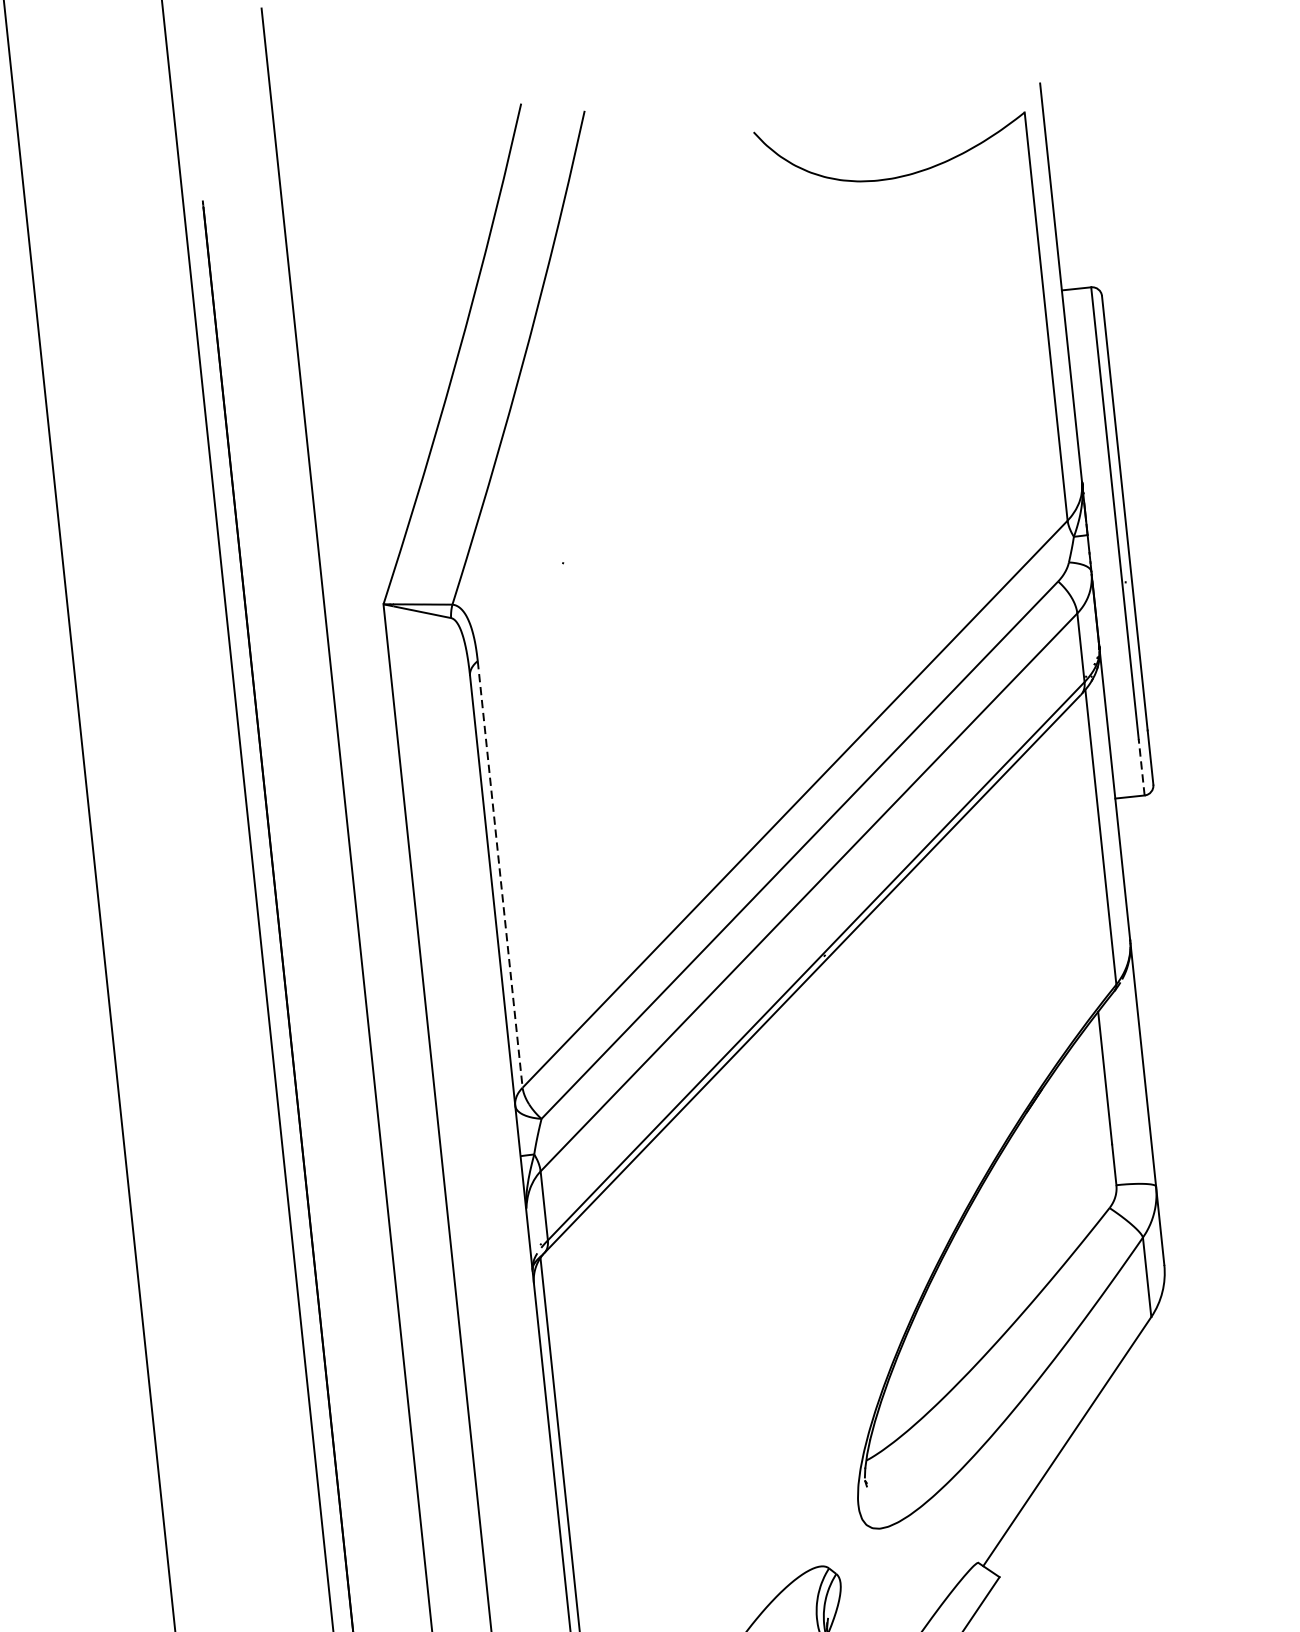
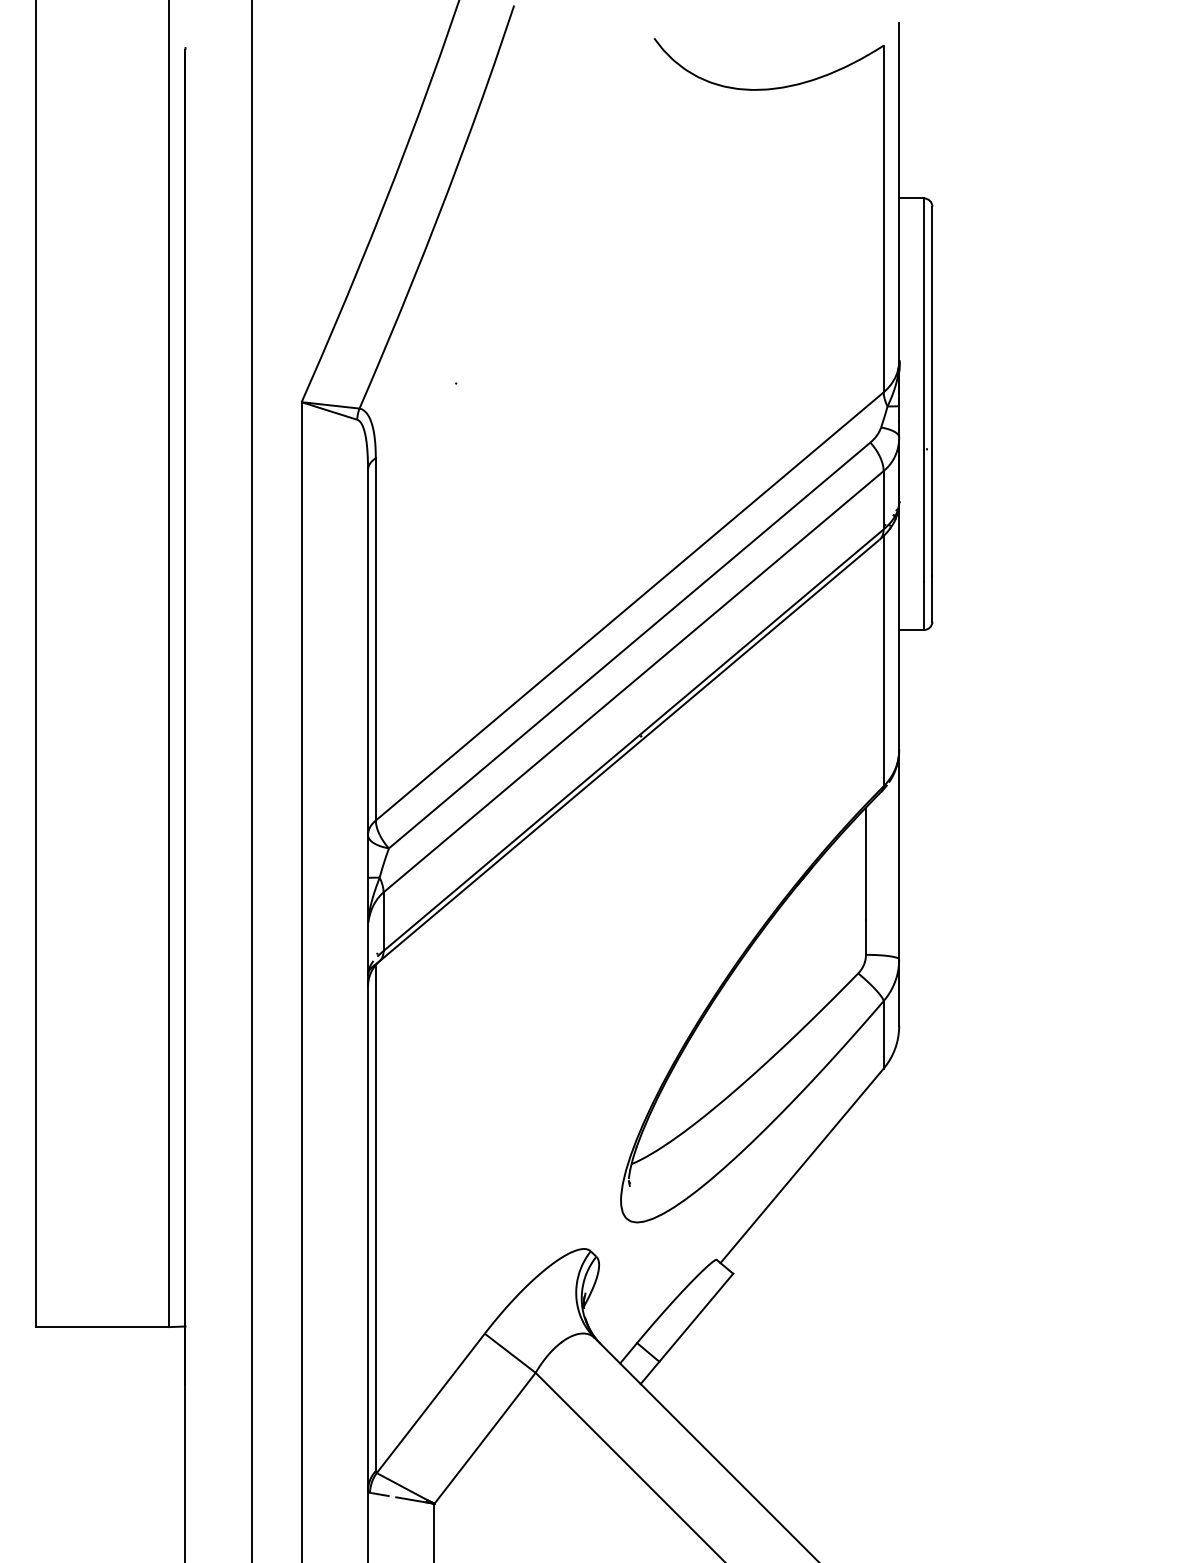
line: (1142, 767) -> (924, 606), dashed -> solid
line: (499, 874) -> (375, 639), dashed -> solid

